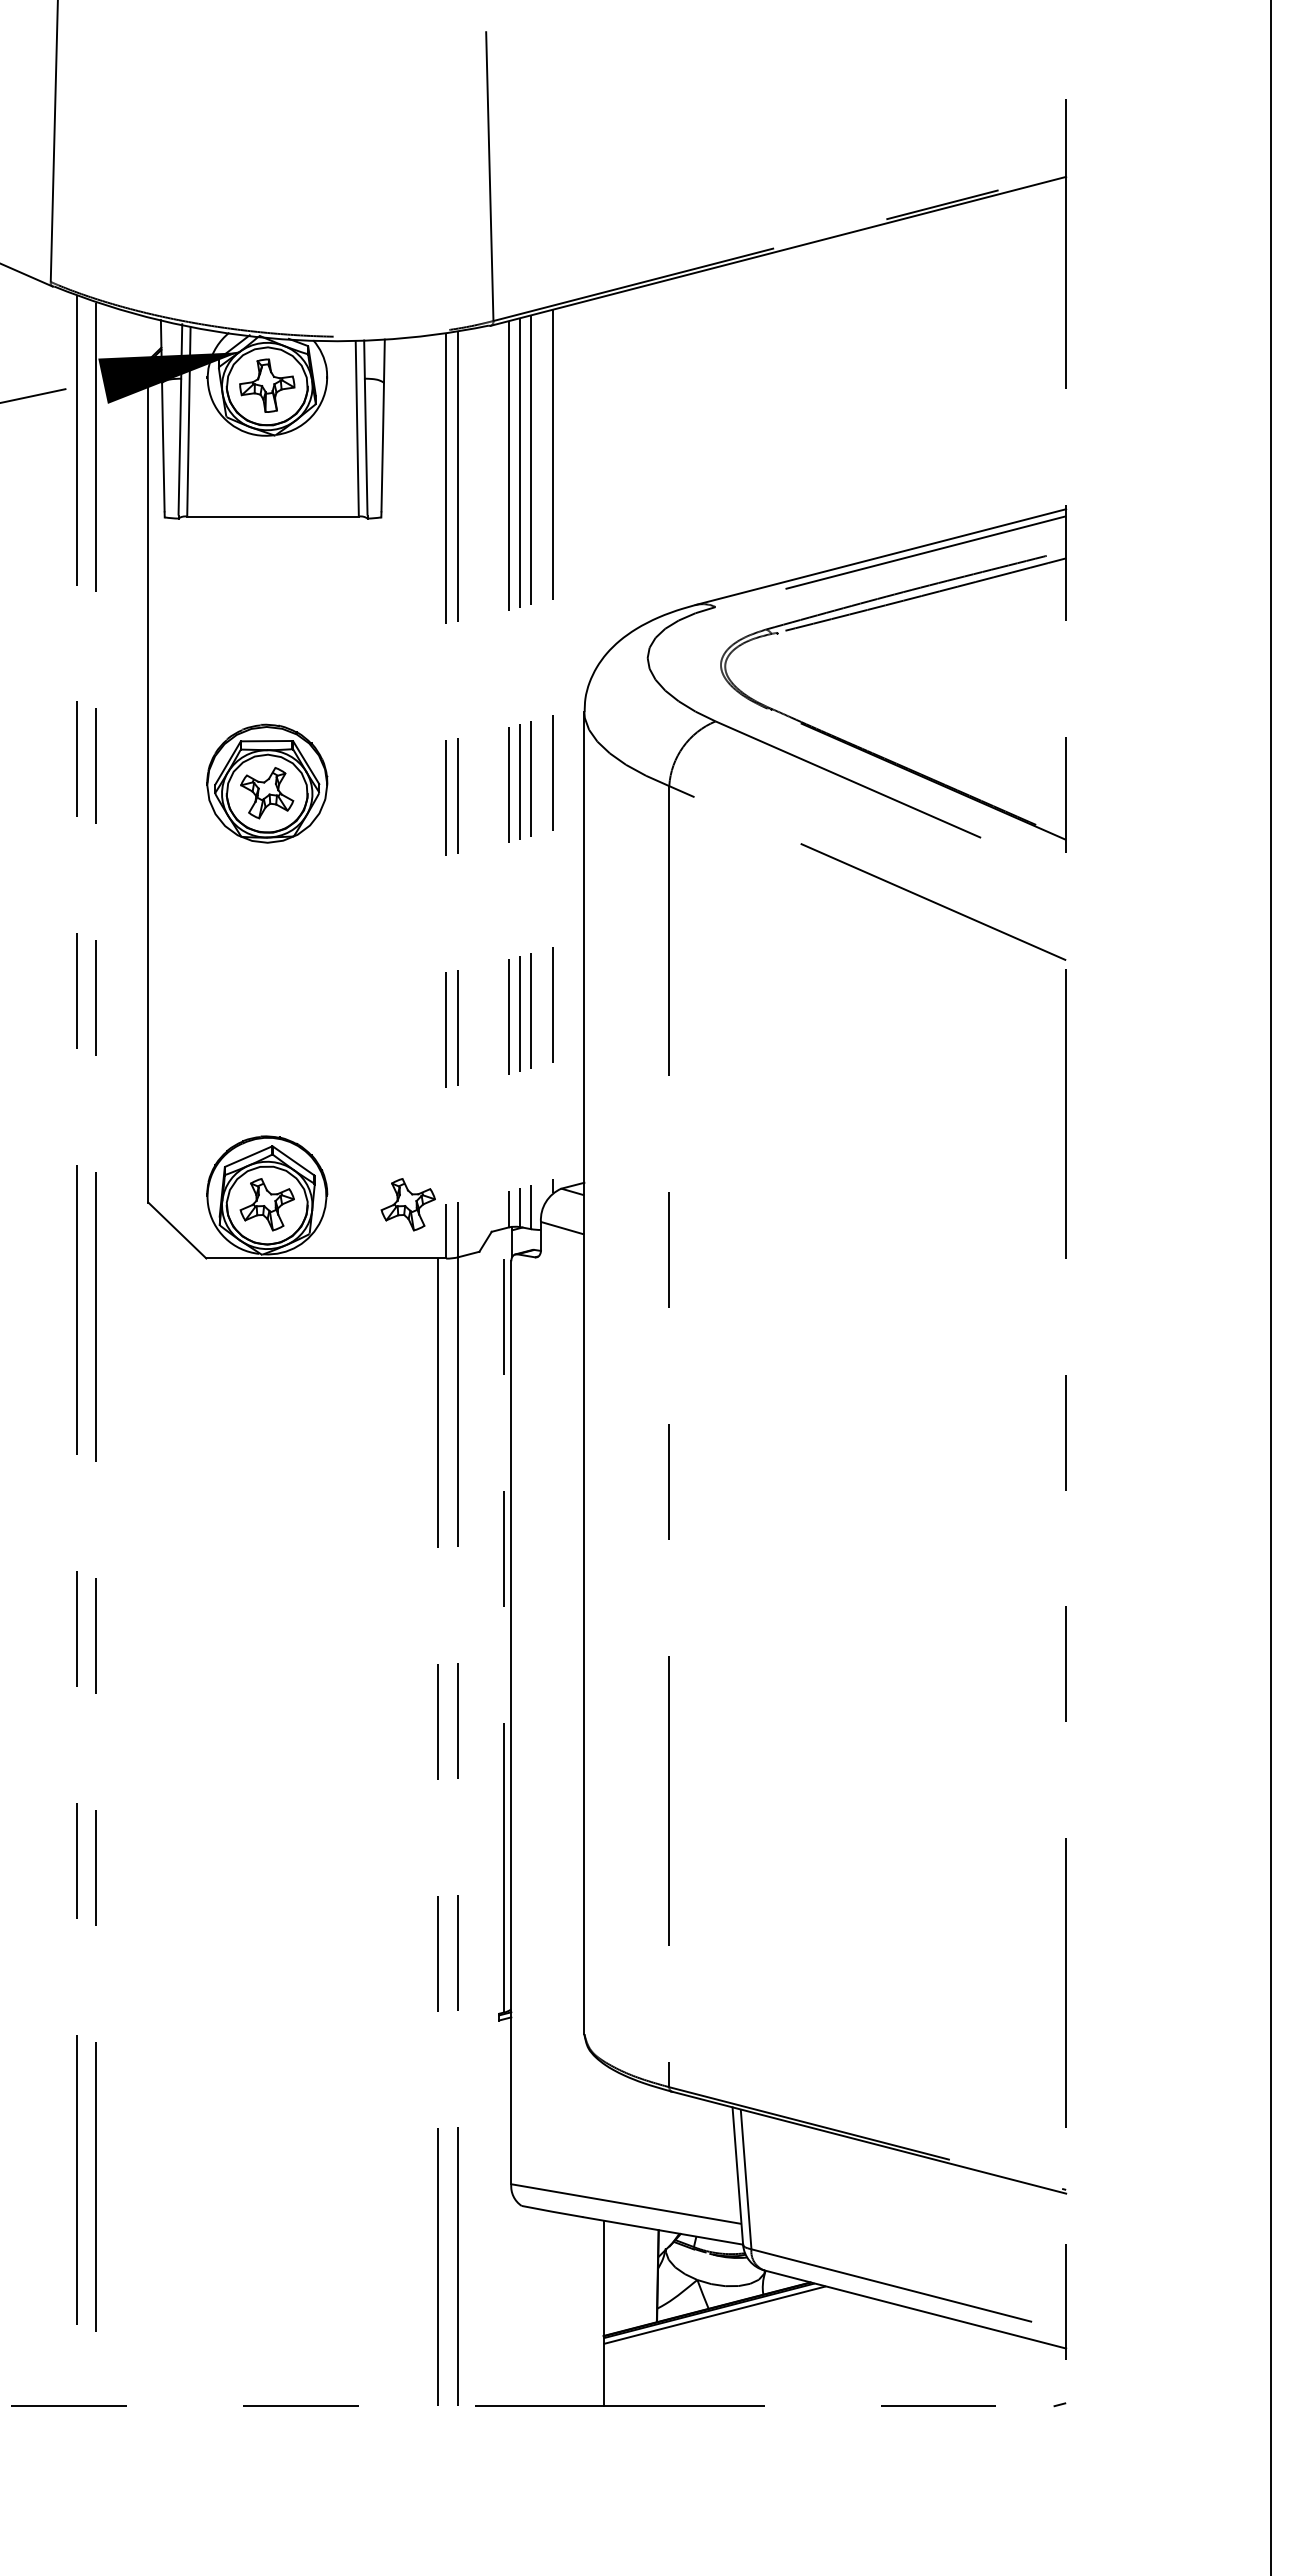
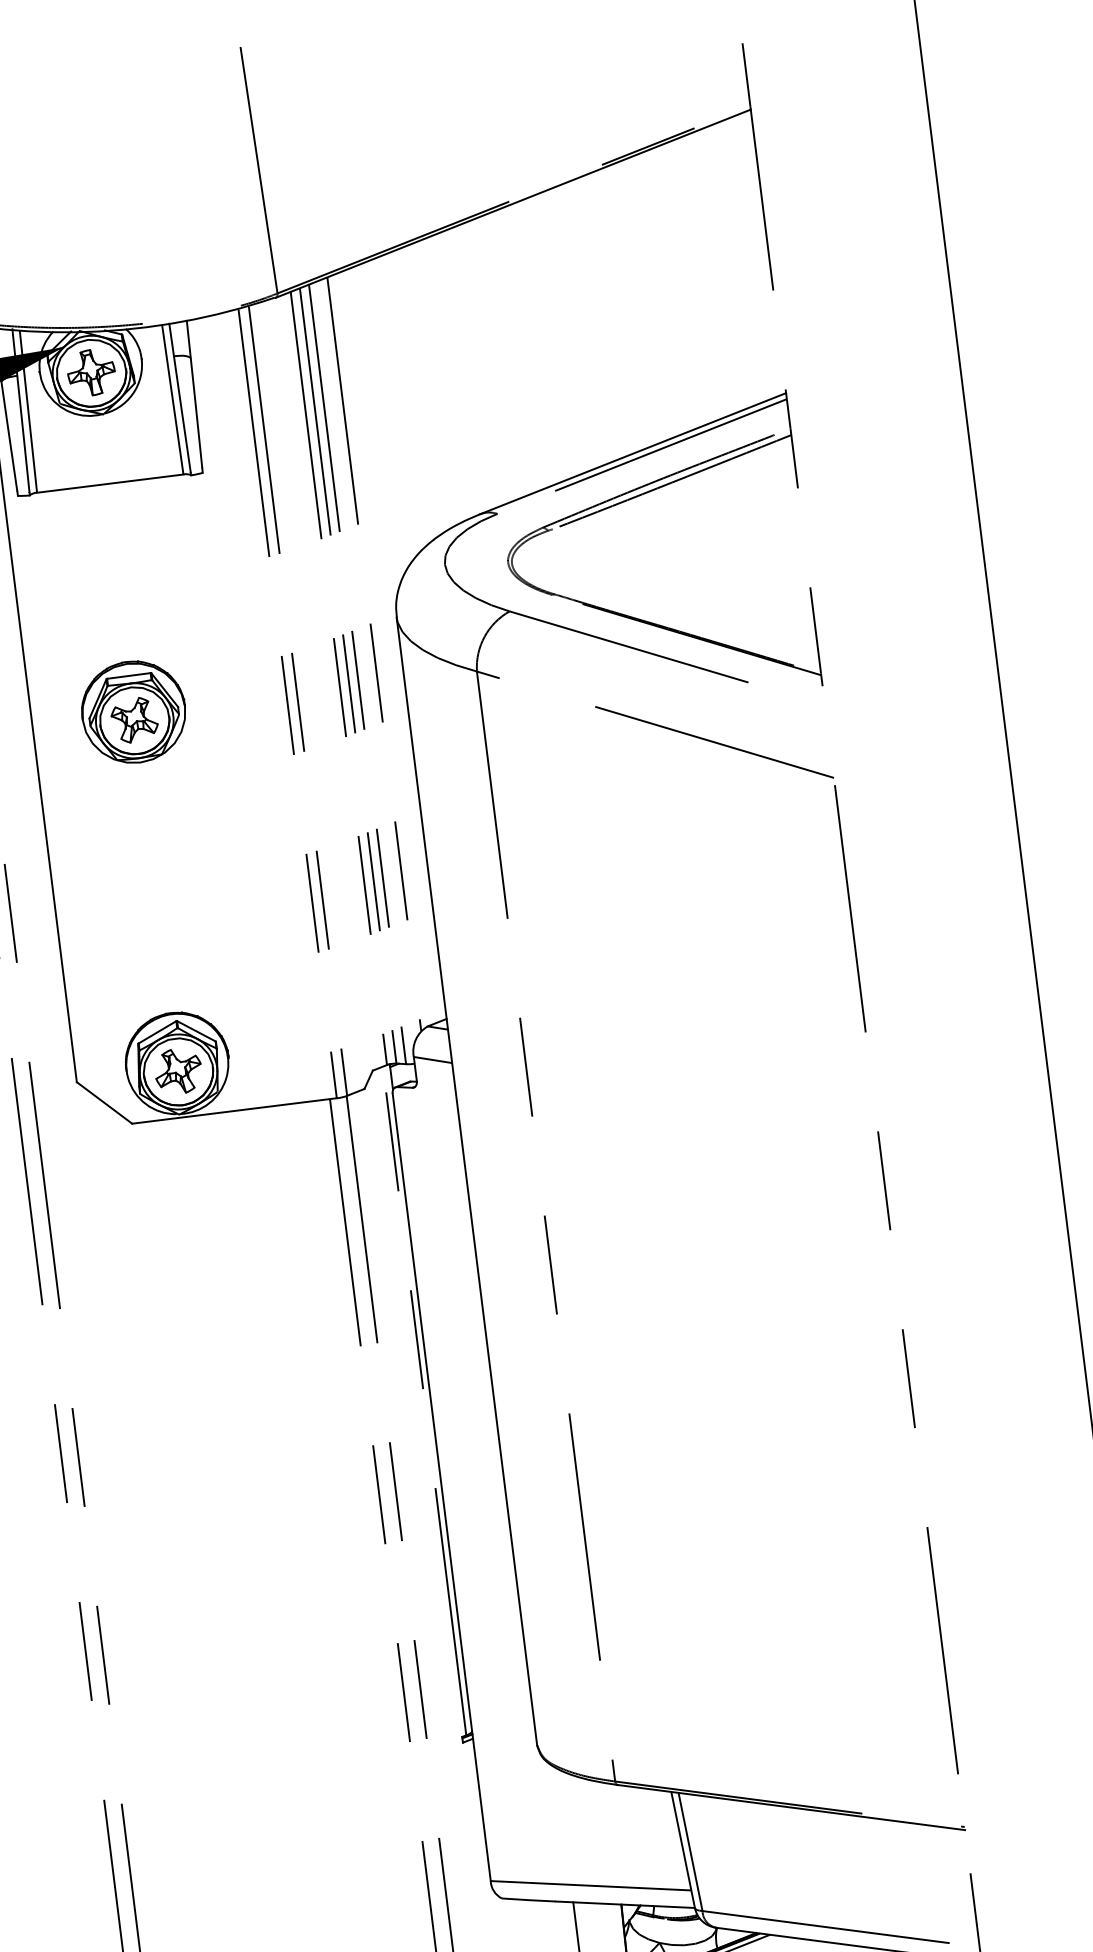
part: (407, 1204) -> (298, 1056), removed

